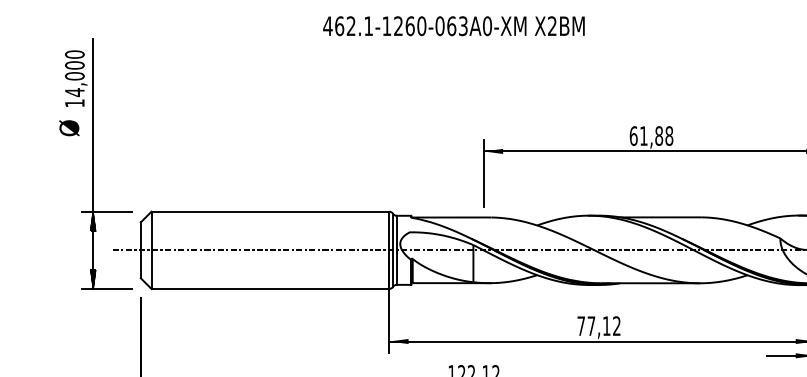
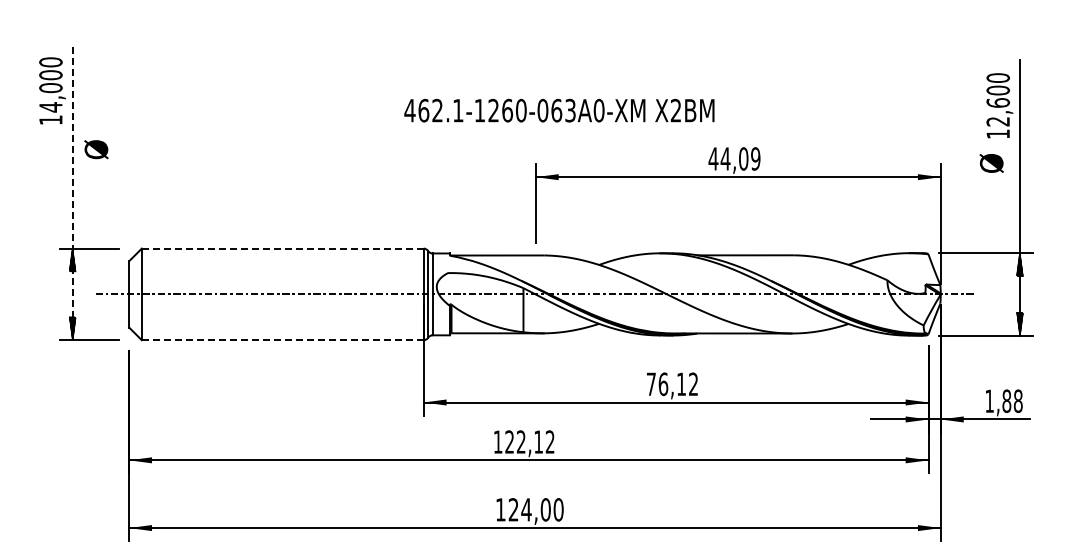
text: (454, 26) -> (559, 110), moved
text: (69, 128) -> (96, 149), moved
text: (651, 135) -> (734, 158), 61,88 -> 44,09
line: (93, 163) -> (72, 191), solid -> dashed
line: (270, 211) -> (282, 248), solid -> dashed
line: (270, 289) -> (282, 340), solid -> dashed
text: (591, 326) -> (663, 384), 77,12 -> 76,12

